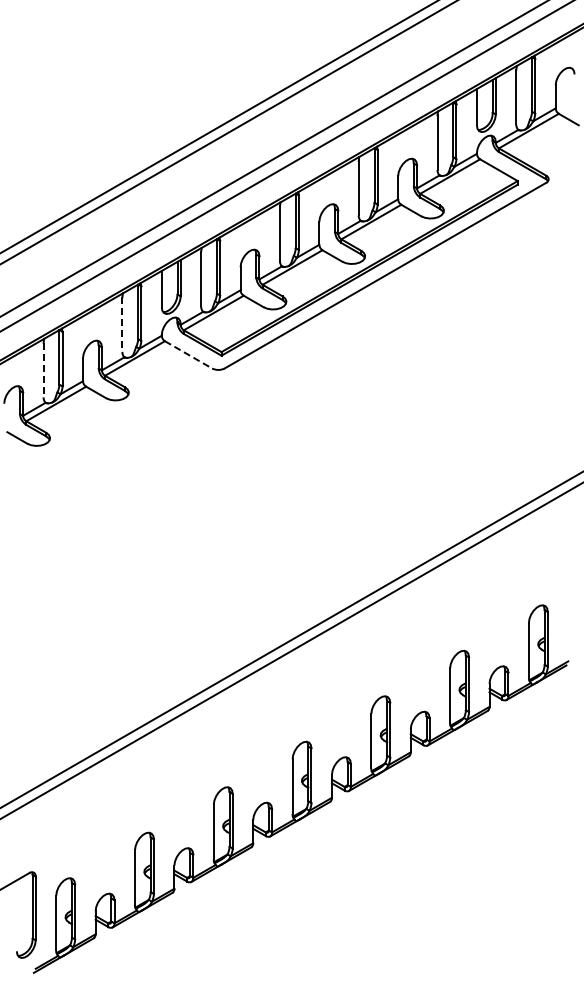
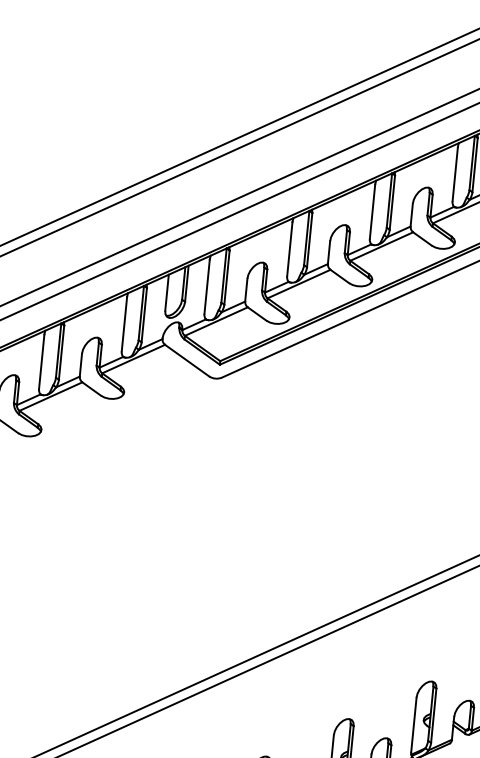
line: (122, 325) -> (124, 325), dashed -> solid
line: (188, 355) -> (187, 361), dashed -> solid
line: (43, 370) -> (41, 362), dashed -> solid

